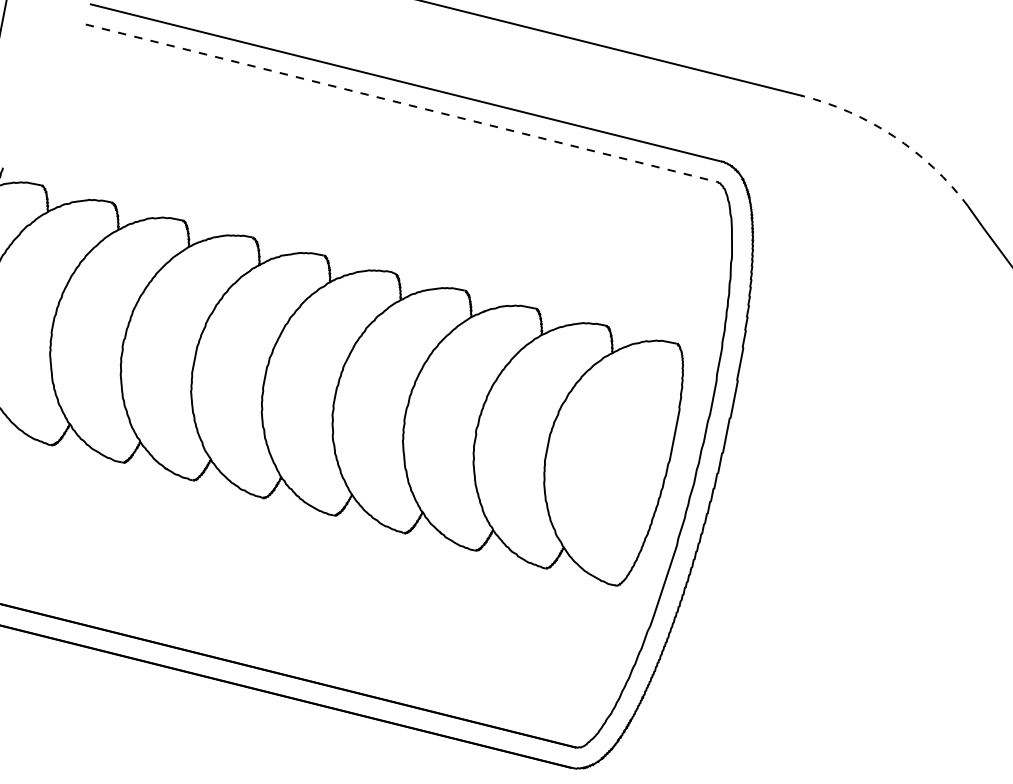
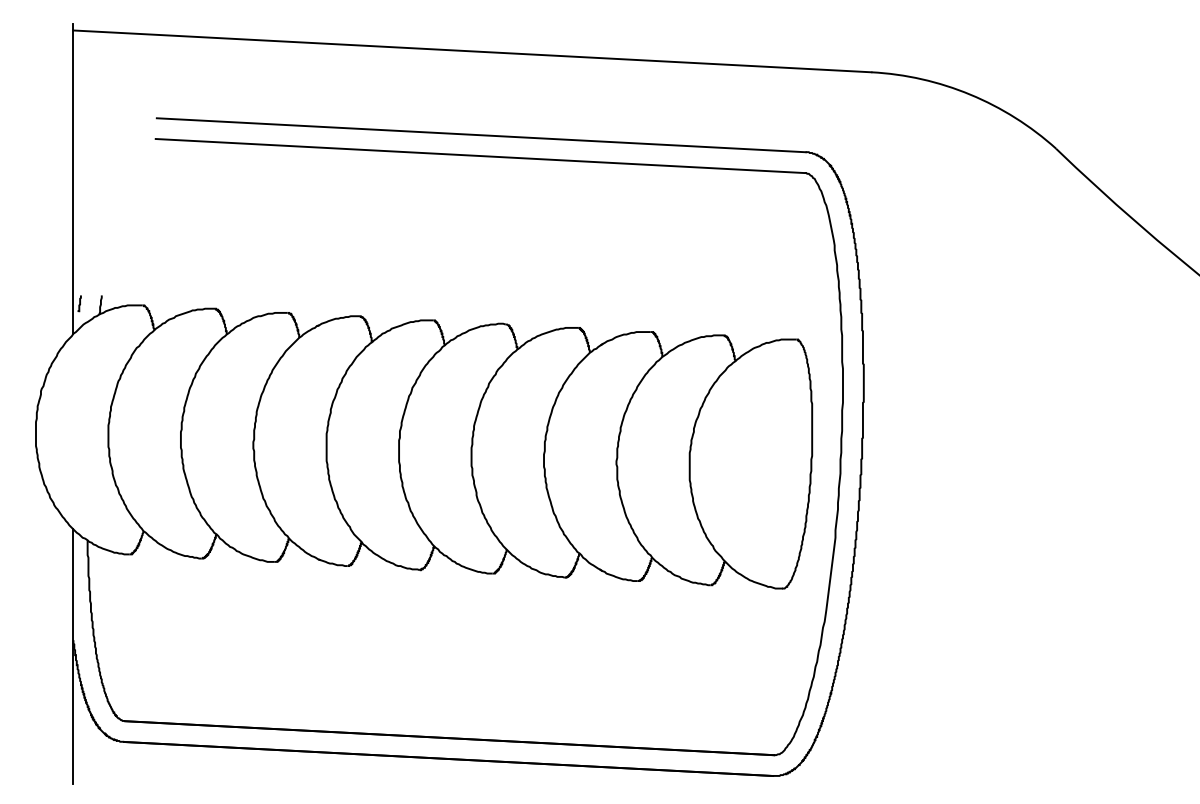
line: (401, 103) -> (480, 156), dashed -> solid
arc: (894, 136) -> (970, 94), dashed -> solid

